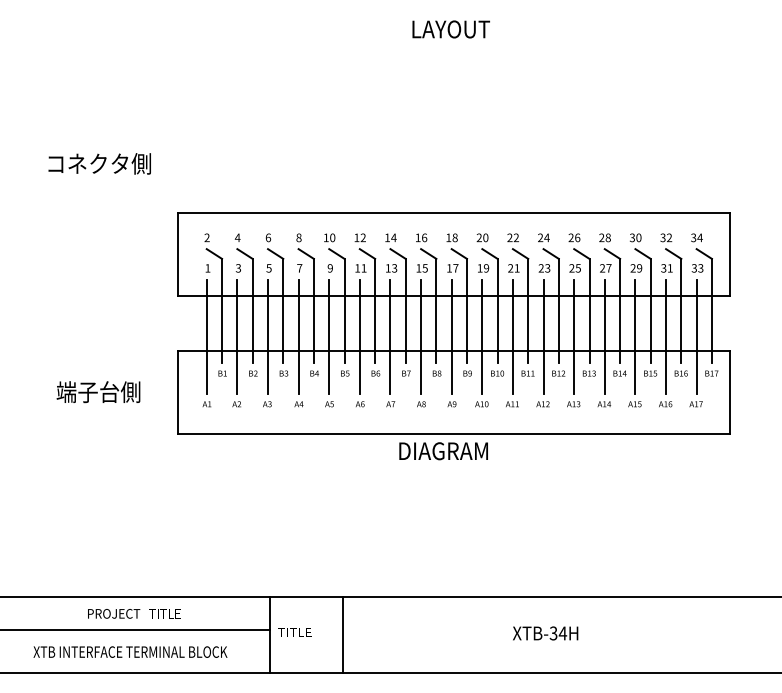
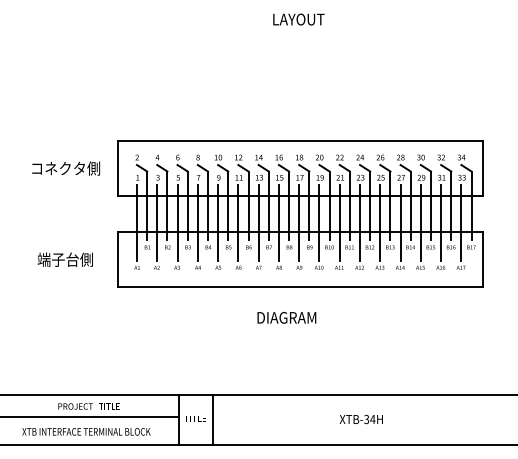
text: (100, 163) -> (66, 168), moved
text: (443, 450) -> (286, 317), moved
line: (343, 634) -> (212, 420), moved

